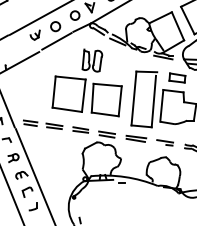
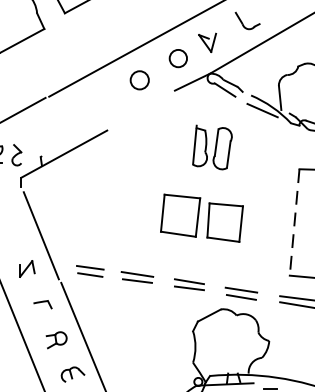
part: (34, 34) -> (97, 95), removed
line: (56, 41) -> (141, 109), removed
part: (86, 96) -> (200, 218), size x0.6
line: (133, 99) -> (293, 224), solid -> dashed

